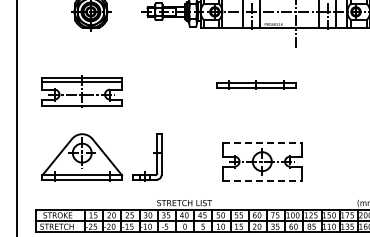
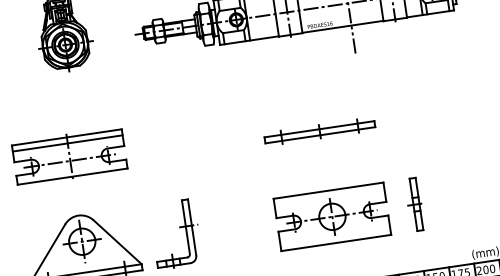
part: (256, 84) -> (320, 131), moved
line: (262, 142) -> (328, 190), dashed -> solid
part: (321, 161) -> (414, 204), added
line: (262, 180) -> (336, 242), dashed -> solid

